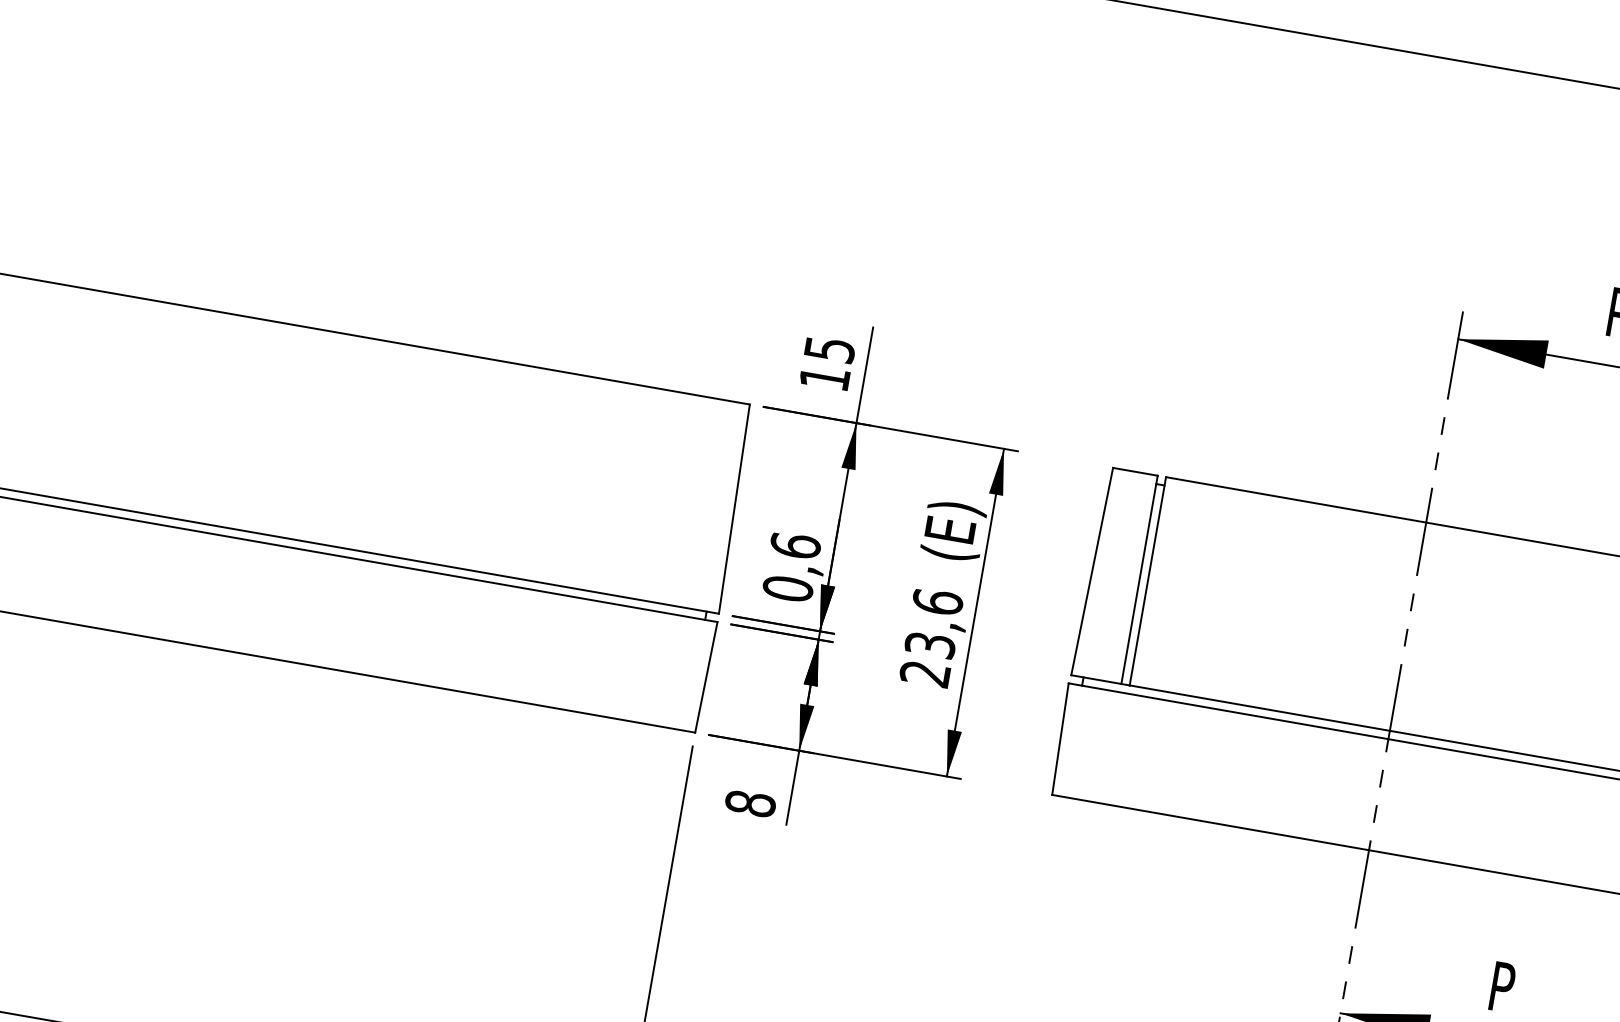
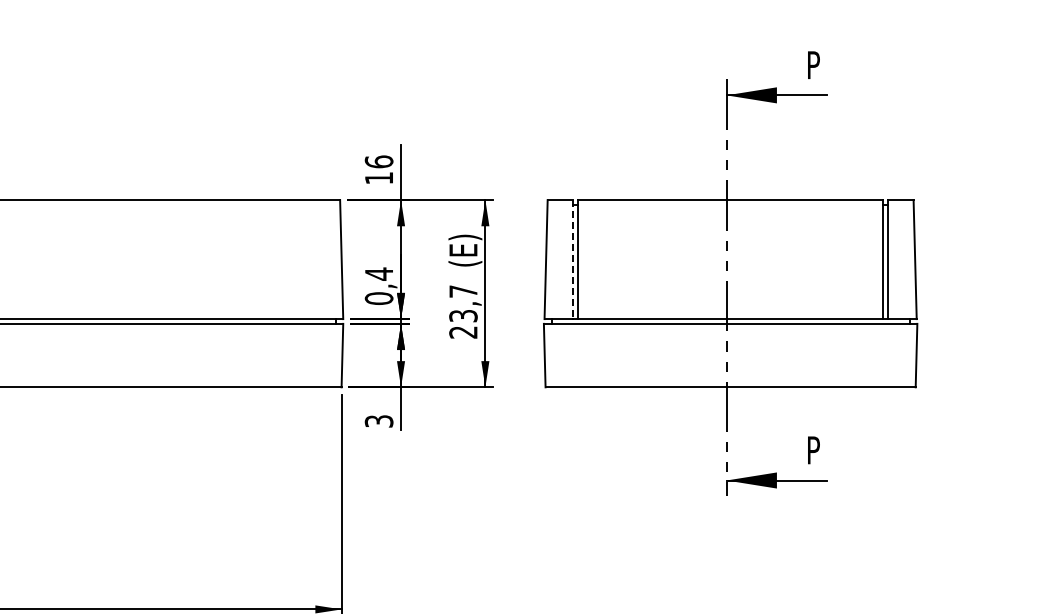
text: (828, 348) -> (378, 161), 15 -> 16
text: (794, 544) -> (378, 273), 0,6 -> 0,4
line: (1139, 581) -> (573, 260), solid -> dashed
text: (937, 602) -> (463, 291), 23,6 -> 23,7
text: (751, 804) -> (379, 421), 8 -> 3

